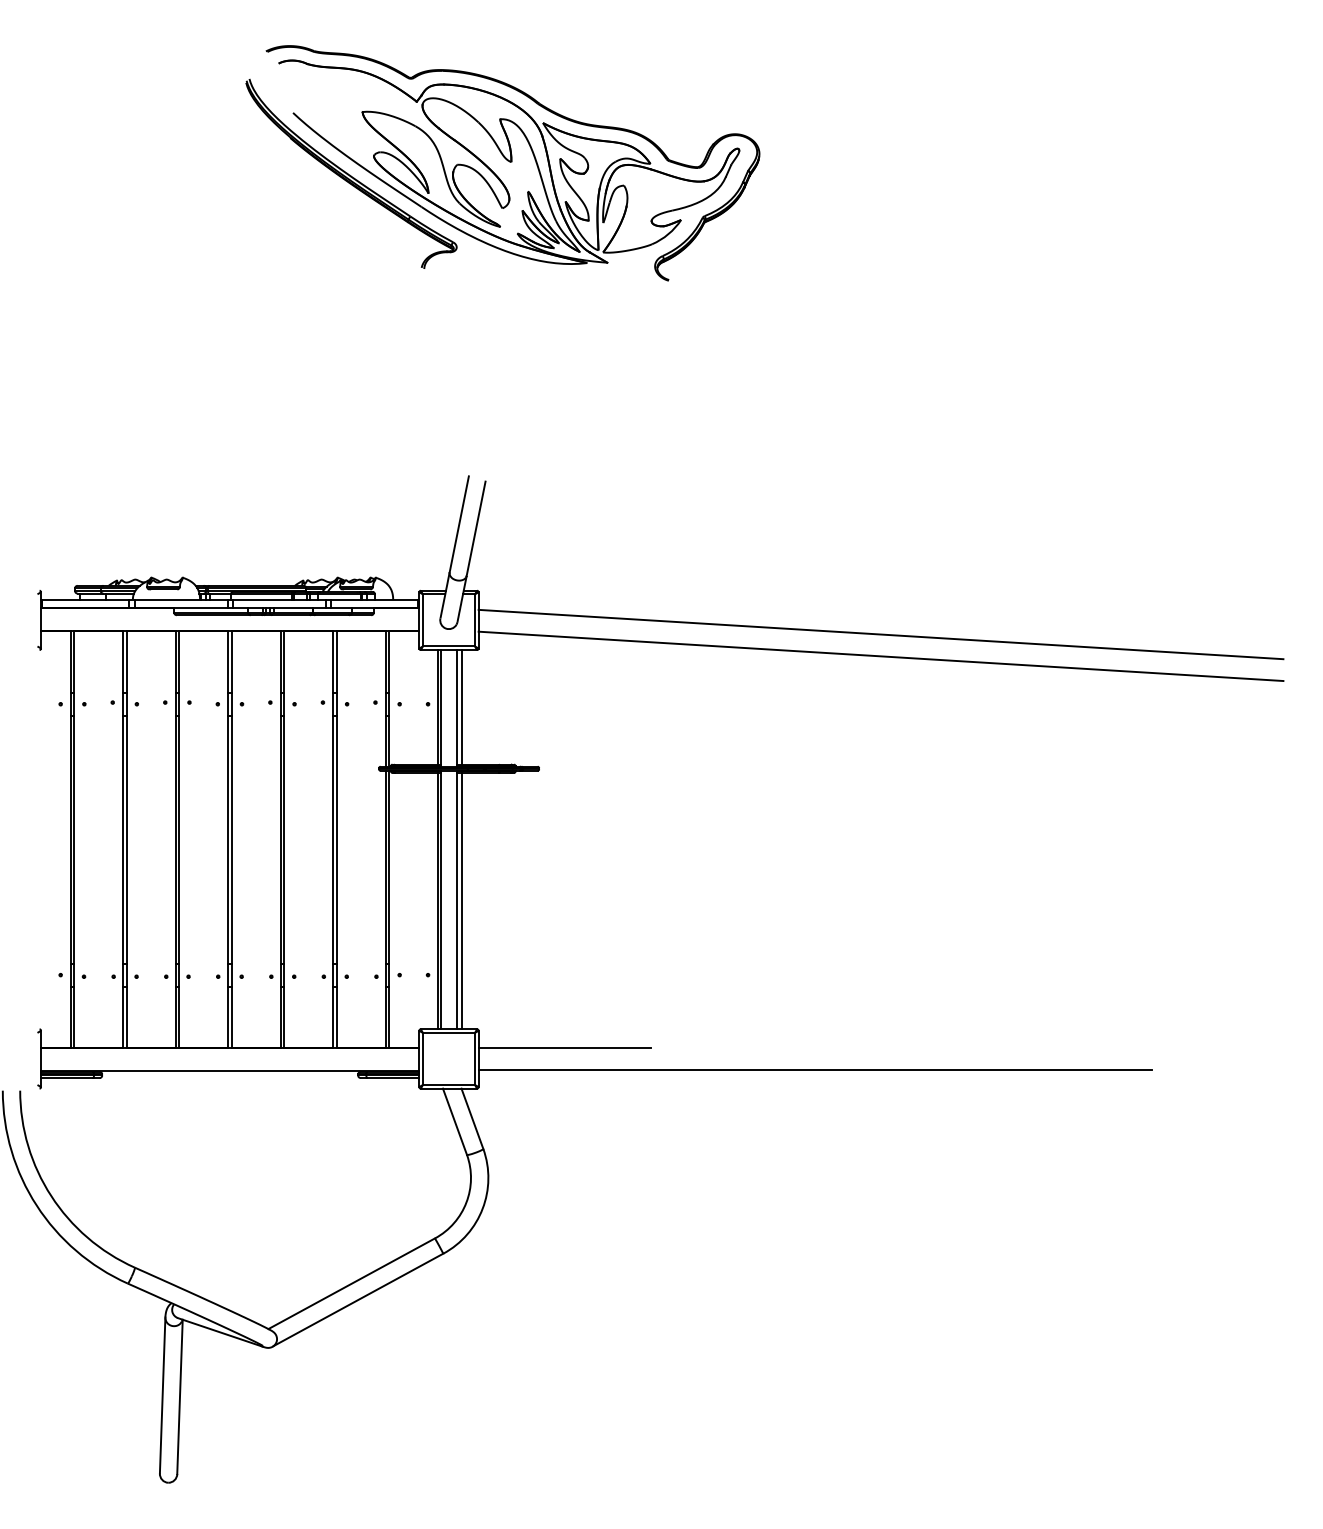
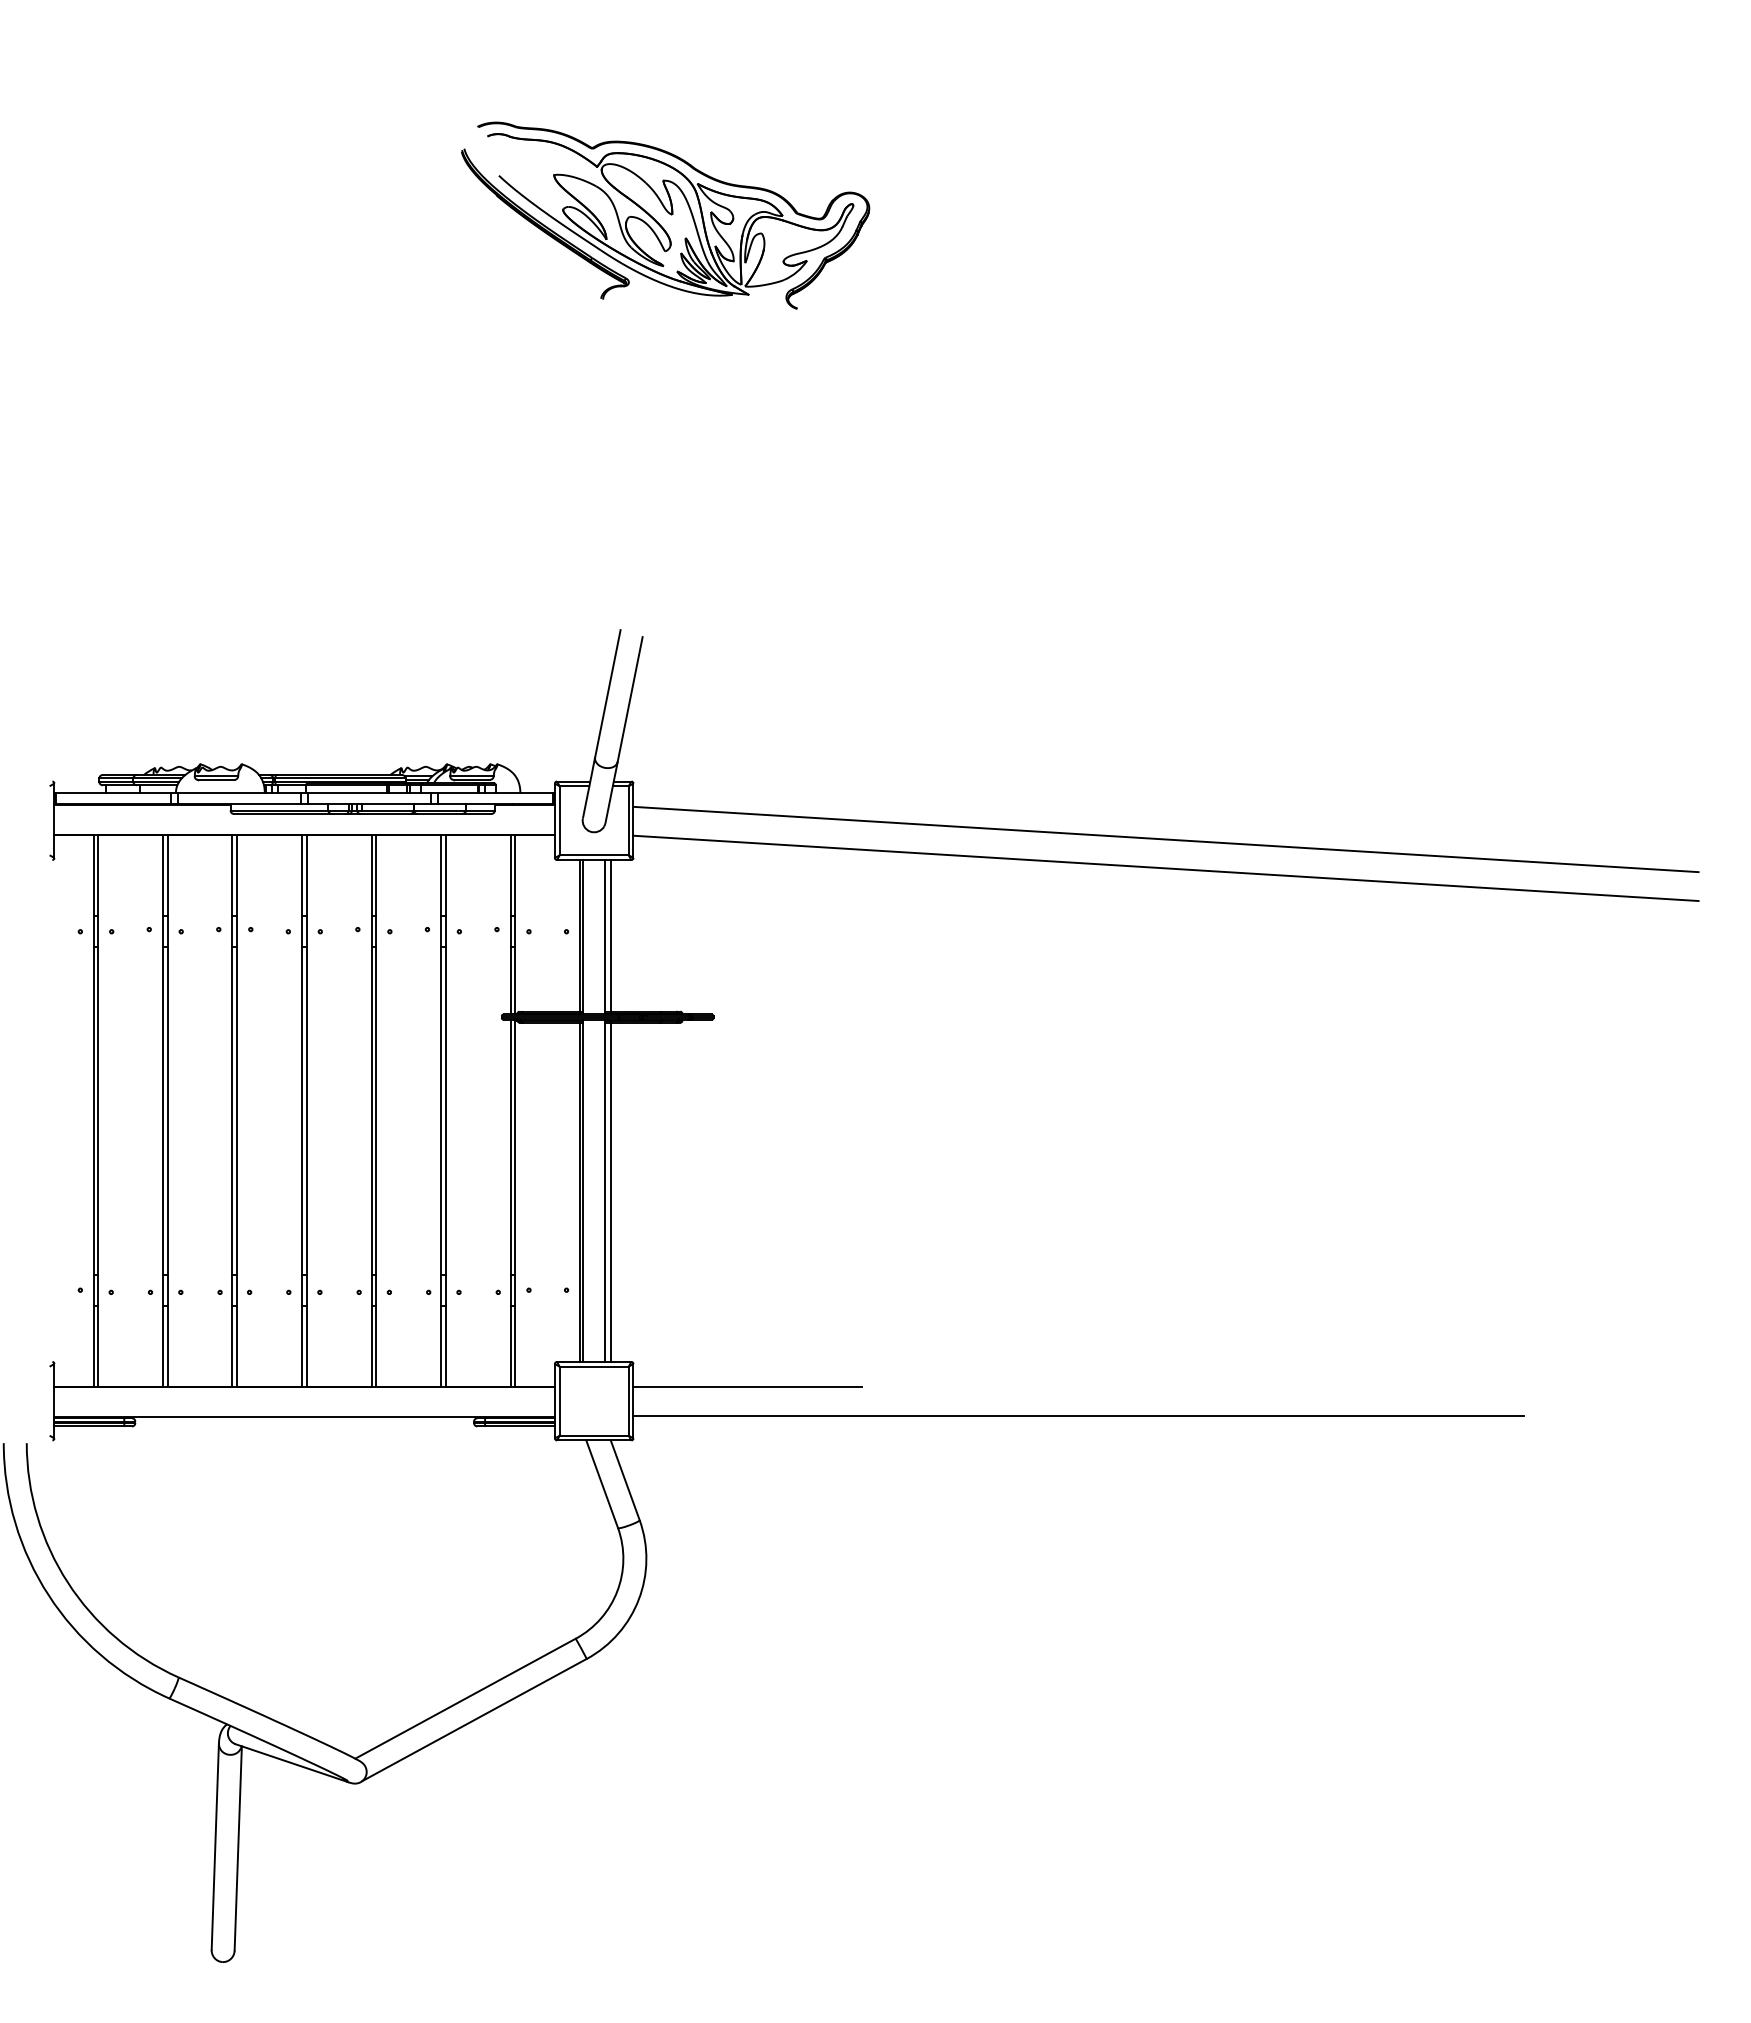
part: (502, 163) -> (665, 215), size x0.6

